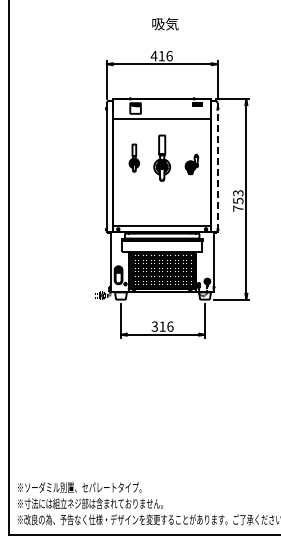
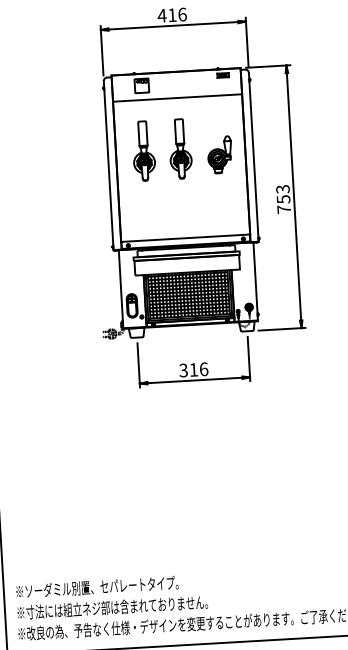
part: (134, 157) -> (144, 150), size x1.67
part: (191, 164) -> (219, 155), size x1.43
line: (217, 168) -> (253, 158), dashed -> solid

